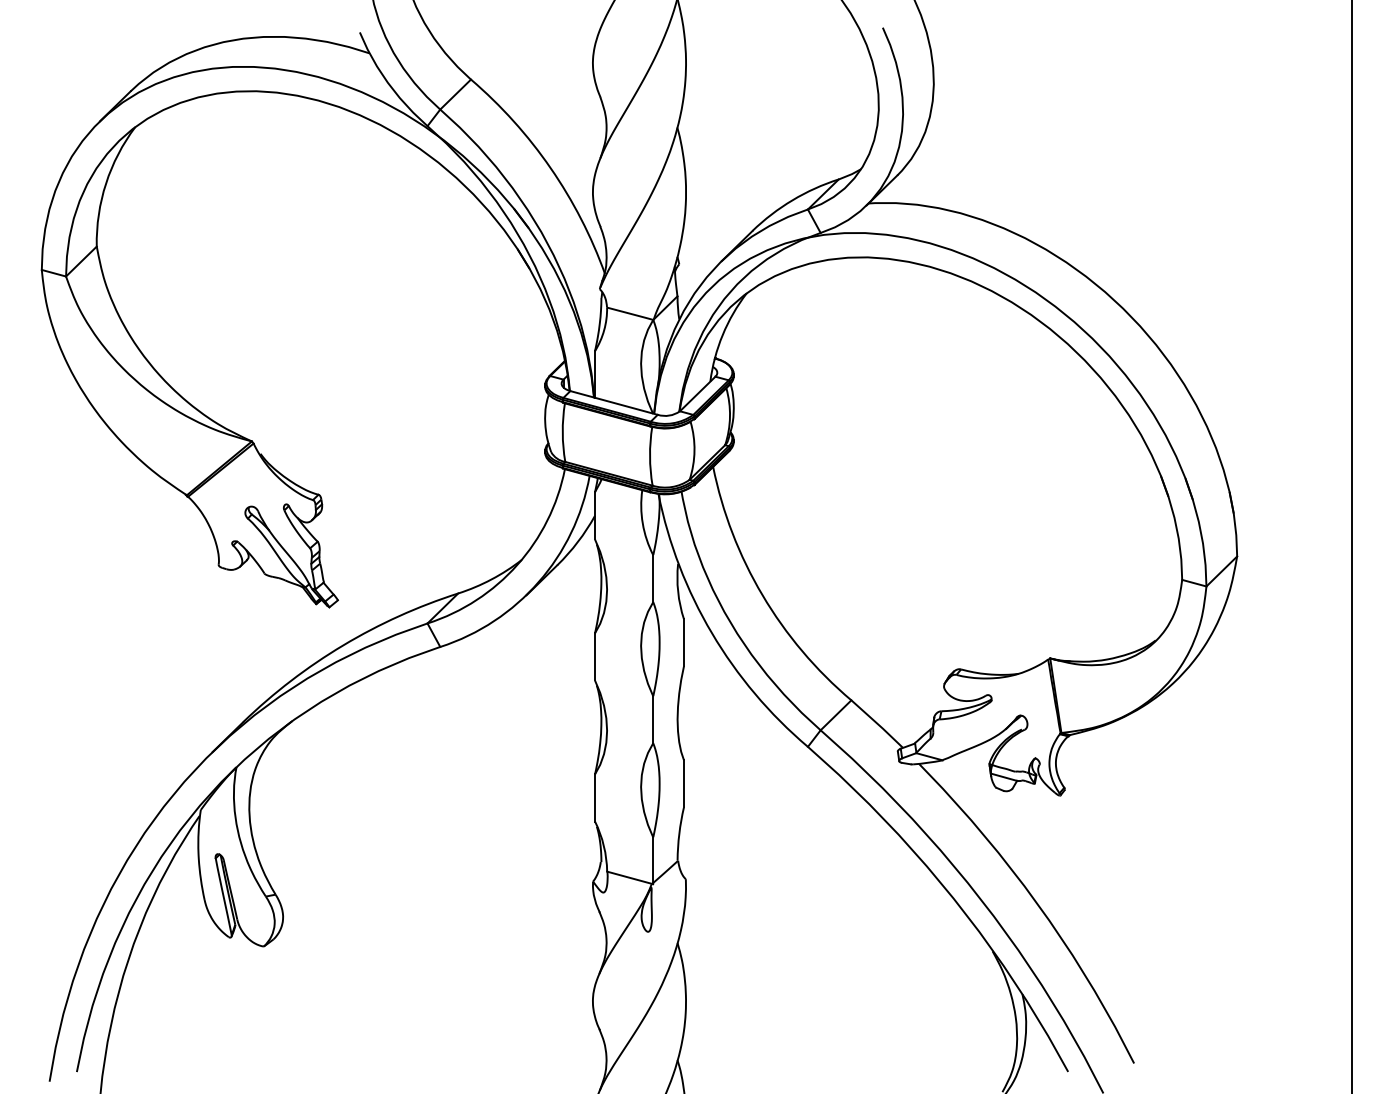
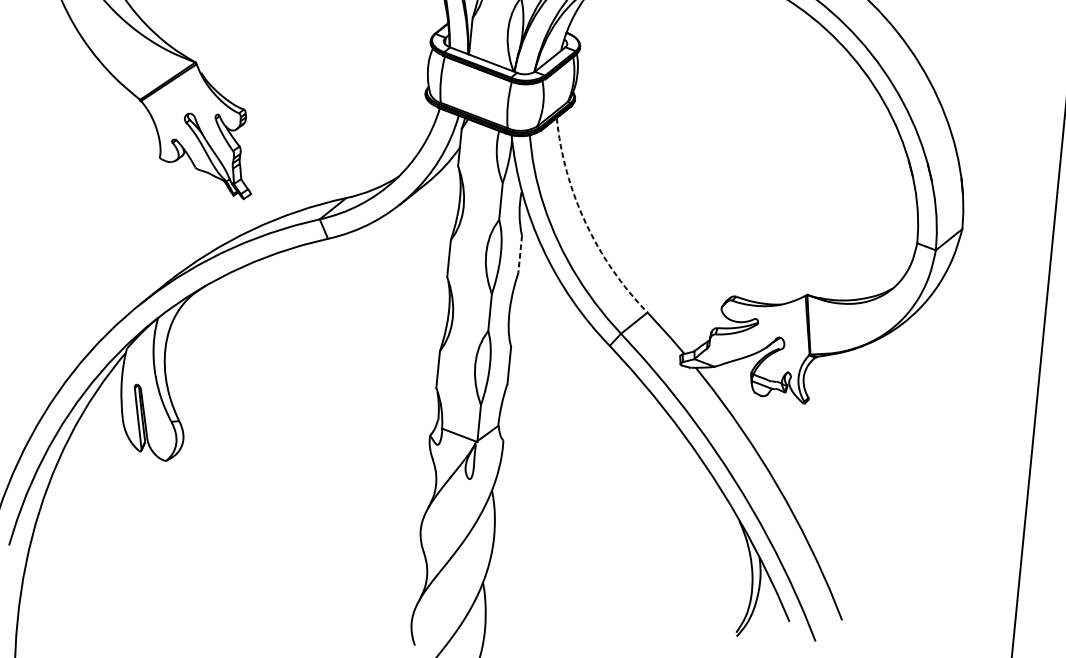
arc: (762, 595) -> (585, 223), solid -> dashed
line: (683, 642) -> (519, 254), solid -> dashed

